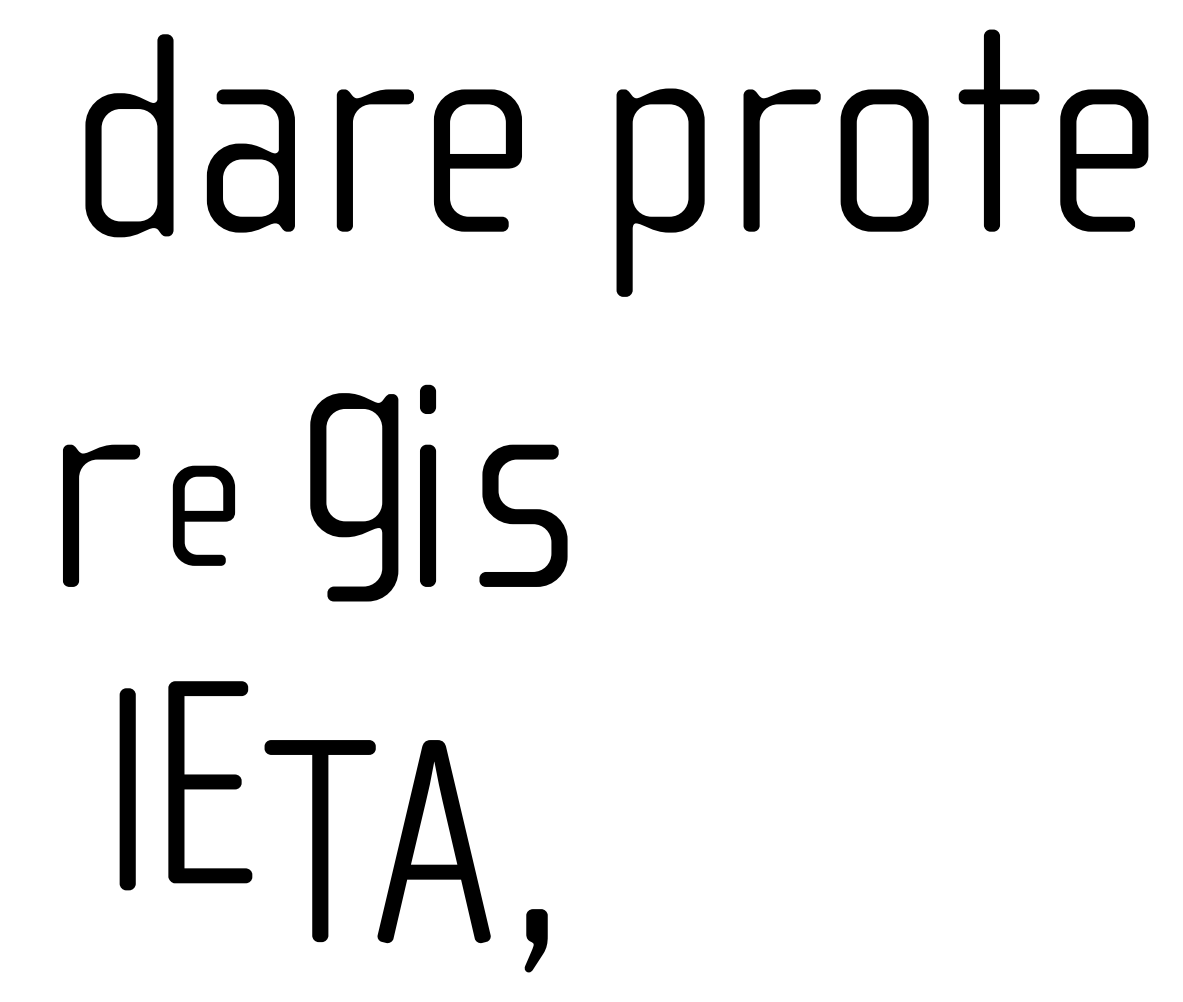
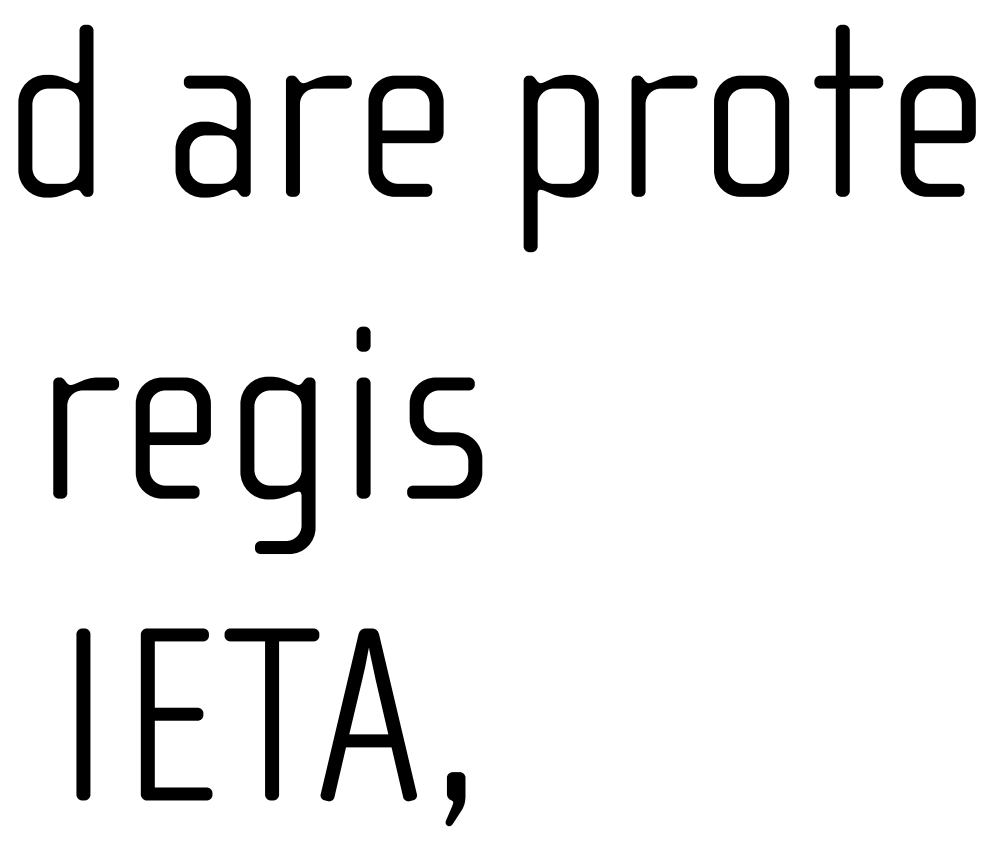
part: (128, 134) -> (55, 110), moved
part: (353, 496) -> (277, 464), moved
part: (203, 515) -> (172, 437), size x1.43
part: (210, 782) -> (176, 714), moved
part: (127, 789) -> (83, 714), moved

